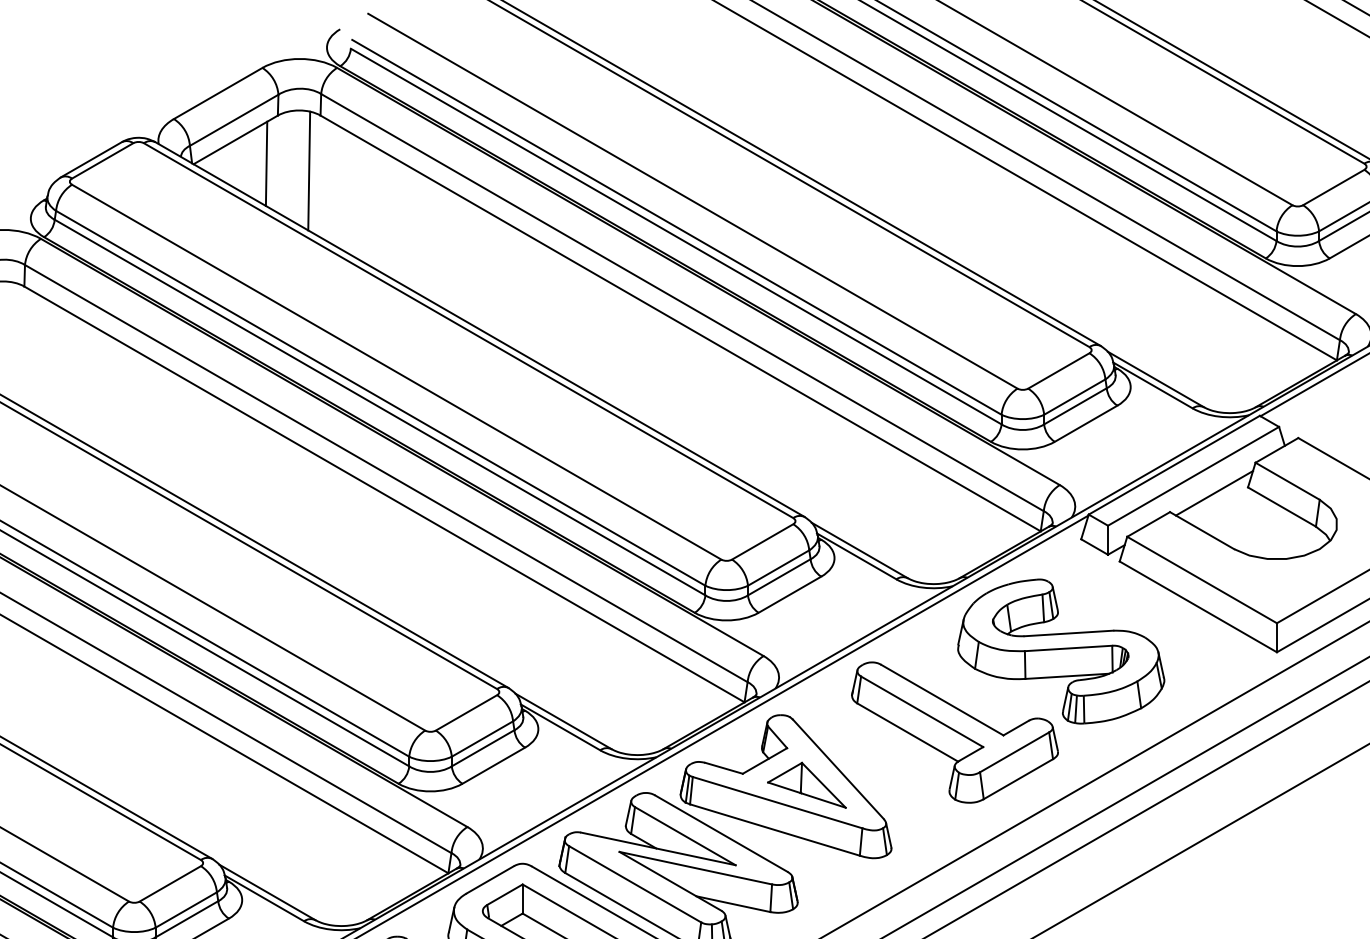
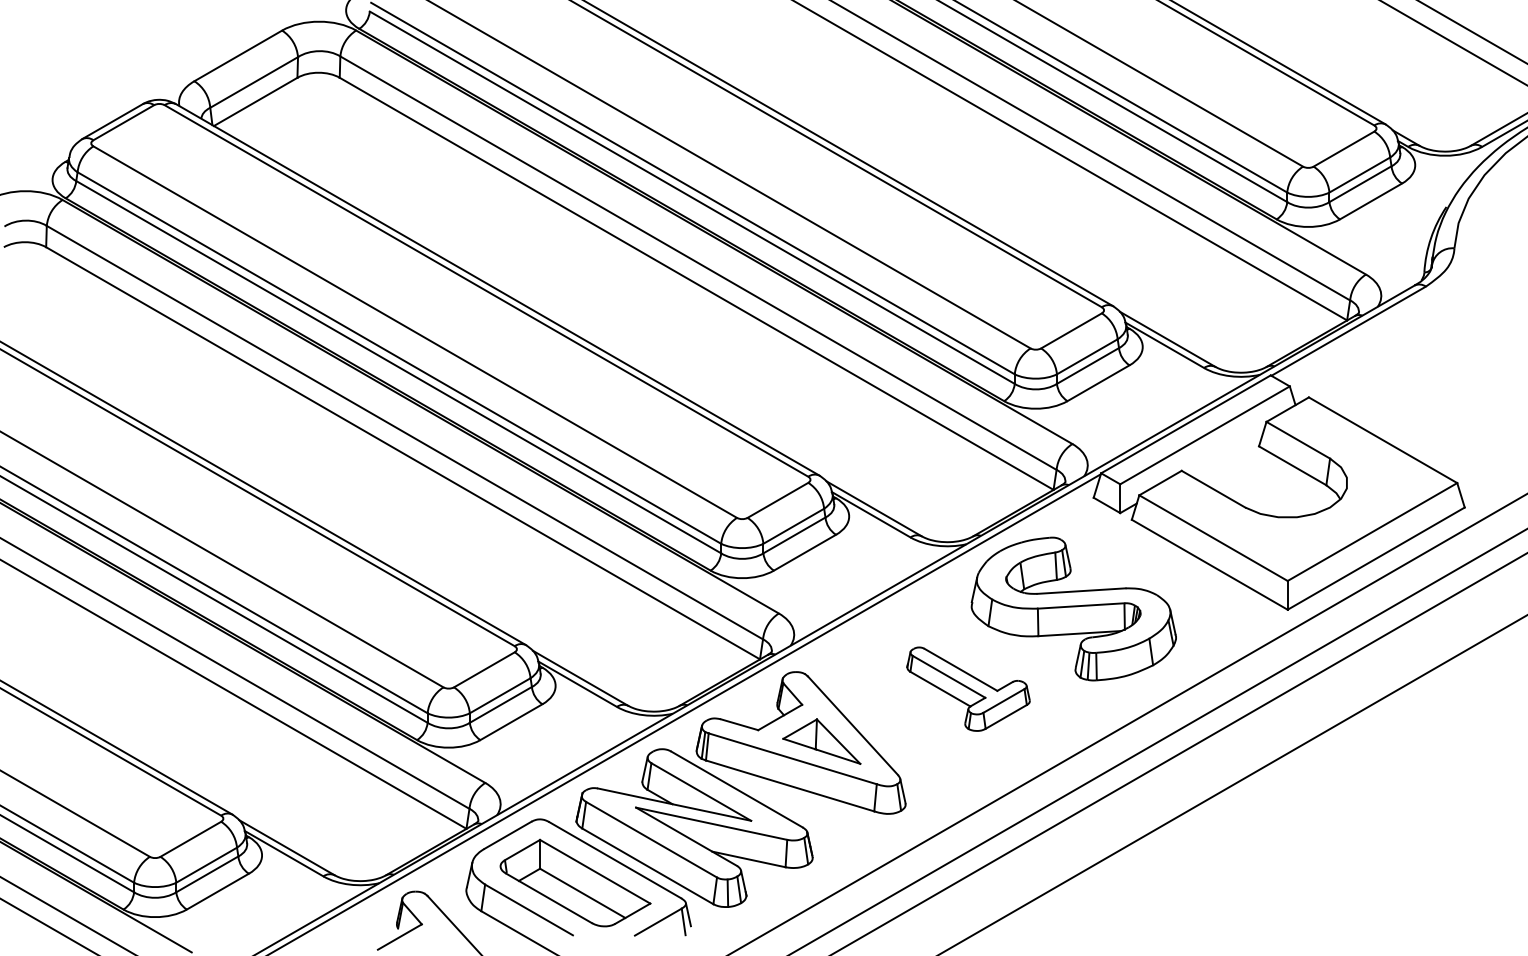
line: (265, 163) -> (285, 125), removed
line: (309, 170) -> (328, 132), removed
line: (1214, 493) -> (1225, 452), removed
part: (954, 731) -> (968, 688), size x0.6

